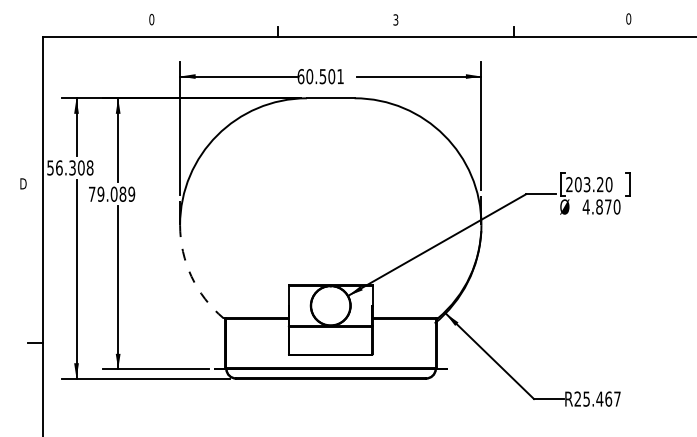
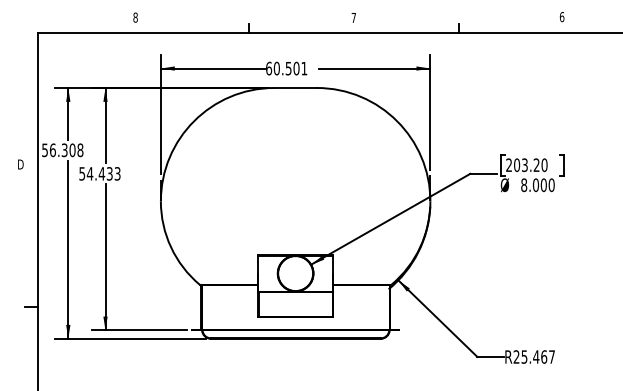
text: (628, 18) -> (561, 16), 0 -> 6
text: (151, 19) -> (135, 17), 0 -> 8
text: (395, 19) -> (353, 17), 3 -> 7
text: (111, 193) -> (99, 173), 79.089 -> 54.433
text: (596, 206) -> (533, 184), 4.870 -> 8.000
arc: (191, 276) -> (171, 247), dashed -> solid

